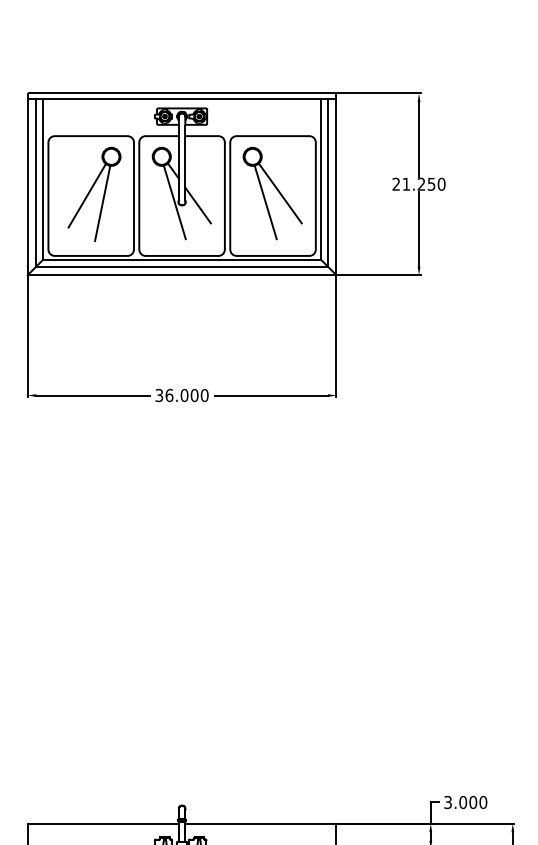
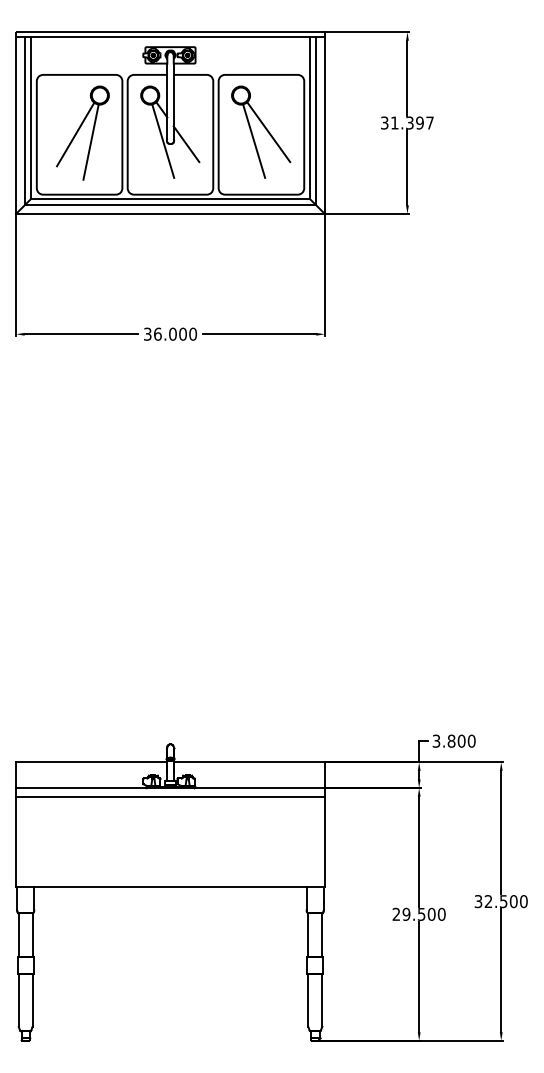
text: (419, 183) -> (407, 122), 21.250 -> 31.397
text: (463, 802) -> (451, 741), 3.000 -> 3.800

